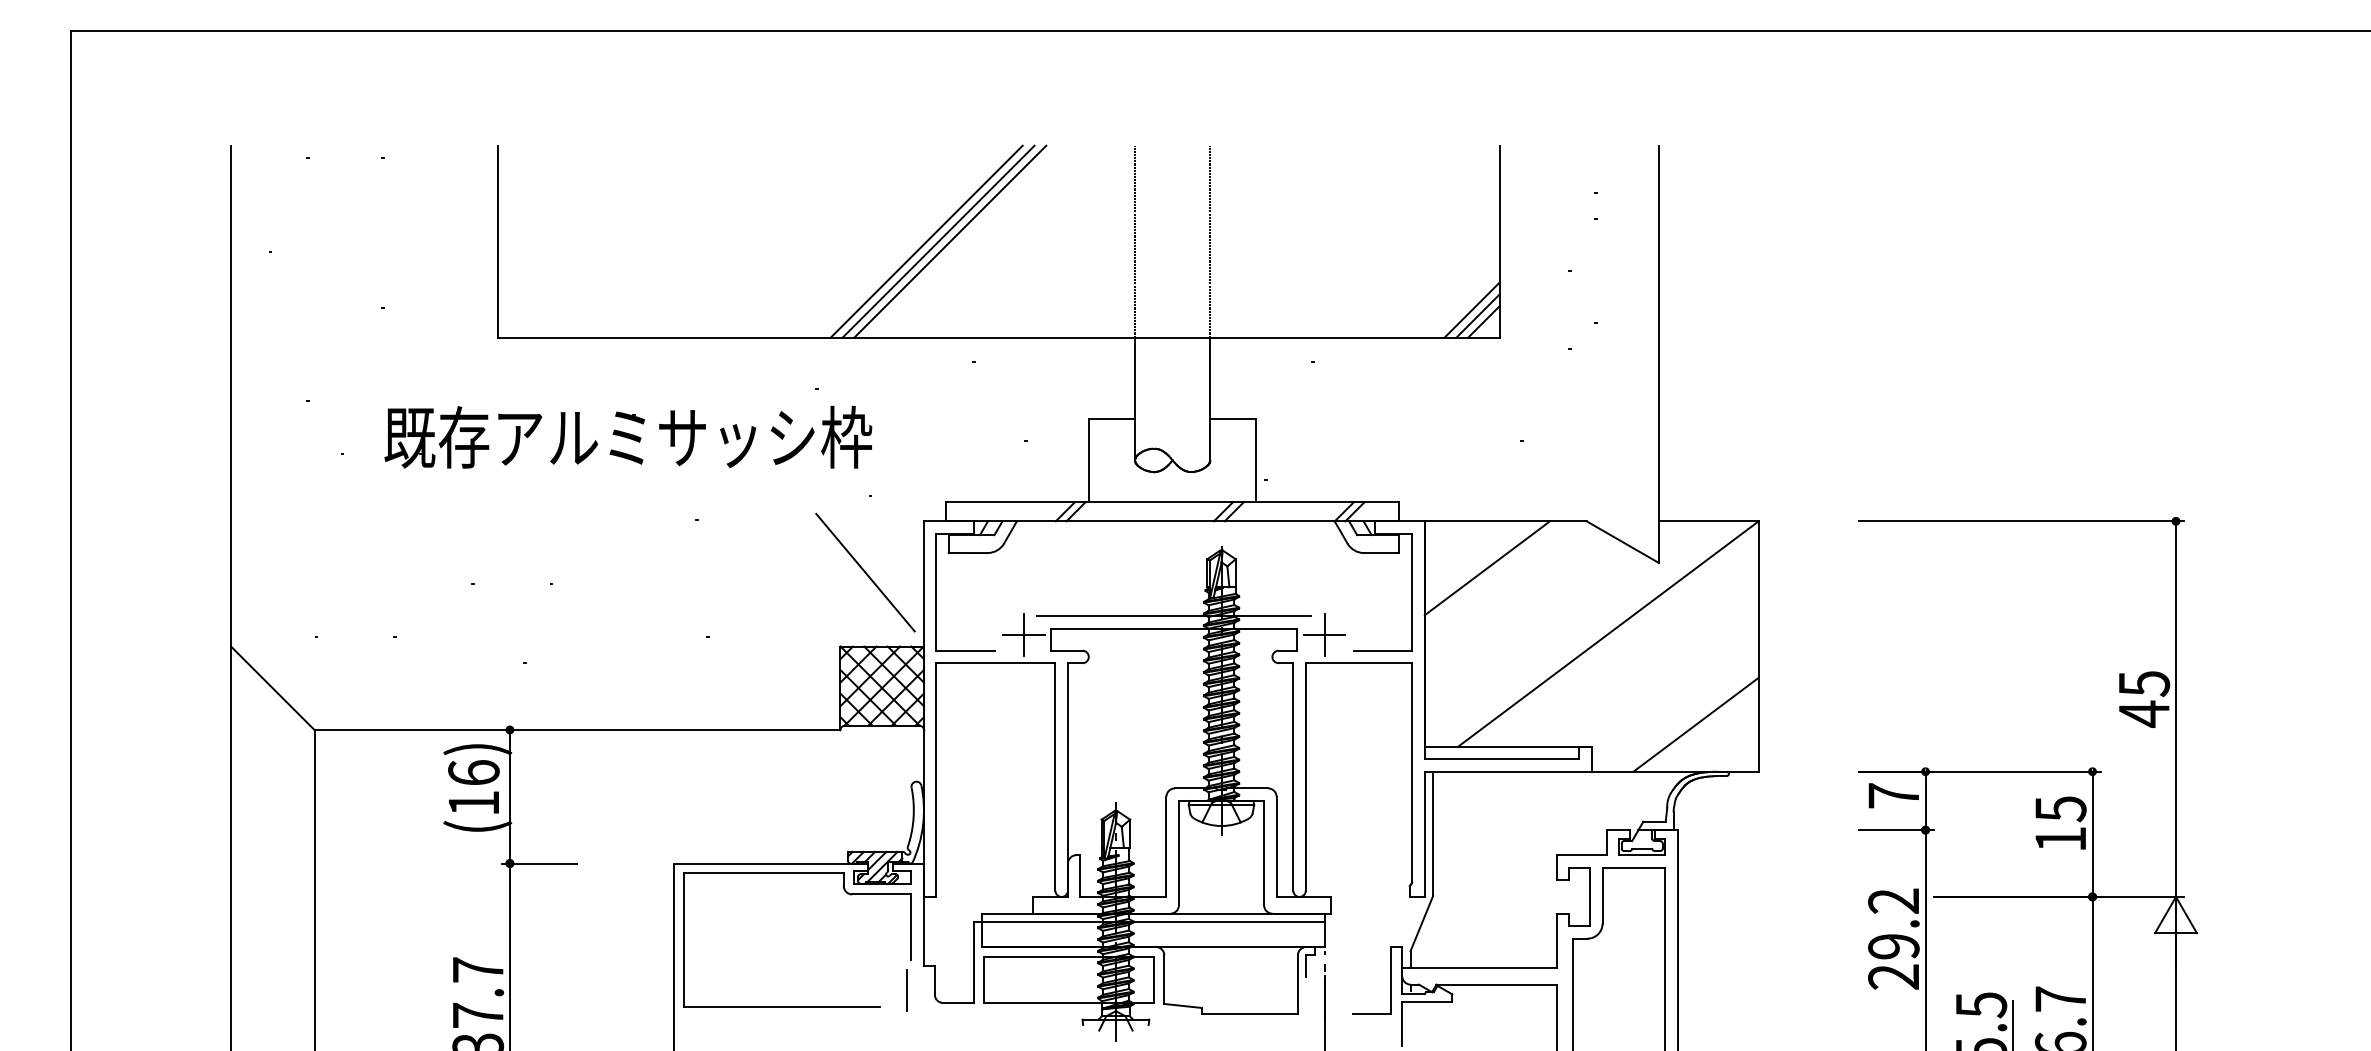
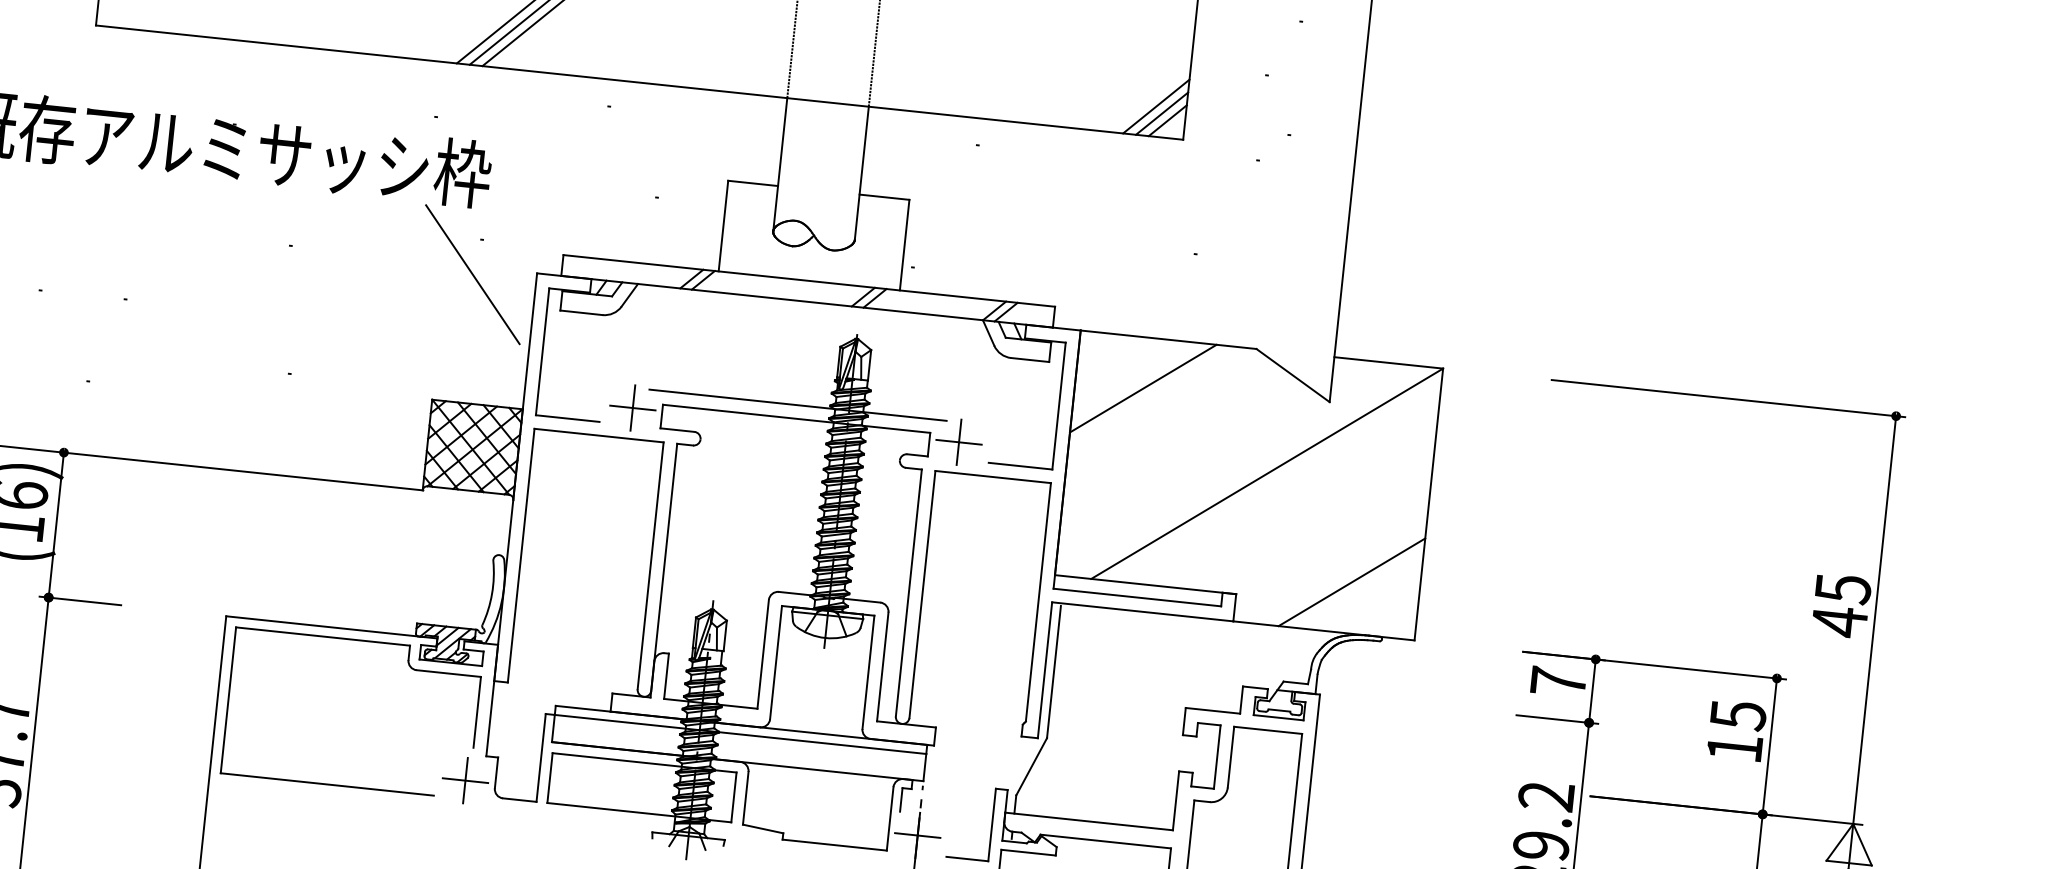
line: (865, 572) -> (472, 274), moved
line: (907, 990) -> (465, 780), added
line: (1324, 997) -> (917, 835), added

